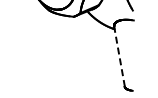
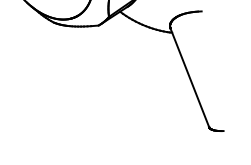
line: (119, 56) -> (189, 77), dashed -> solid

